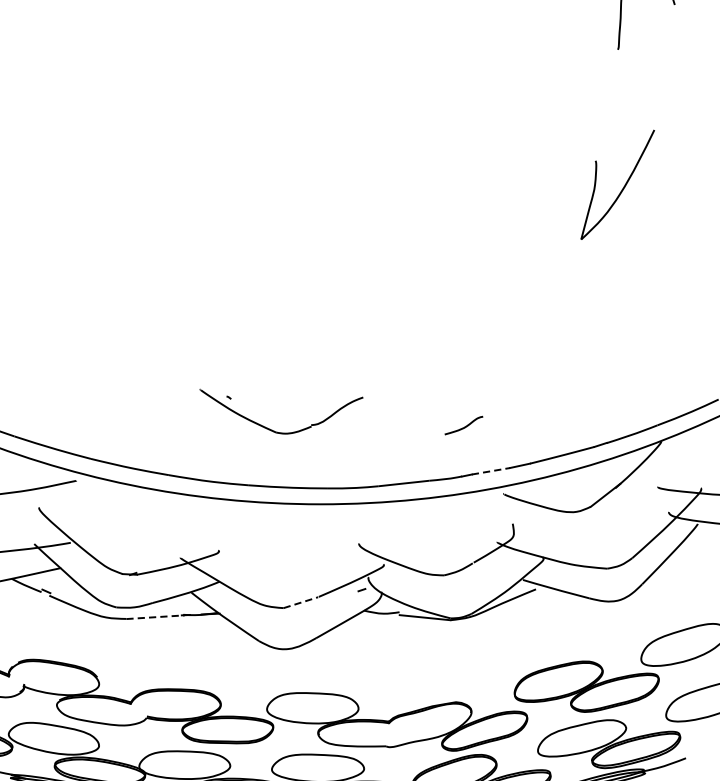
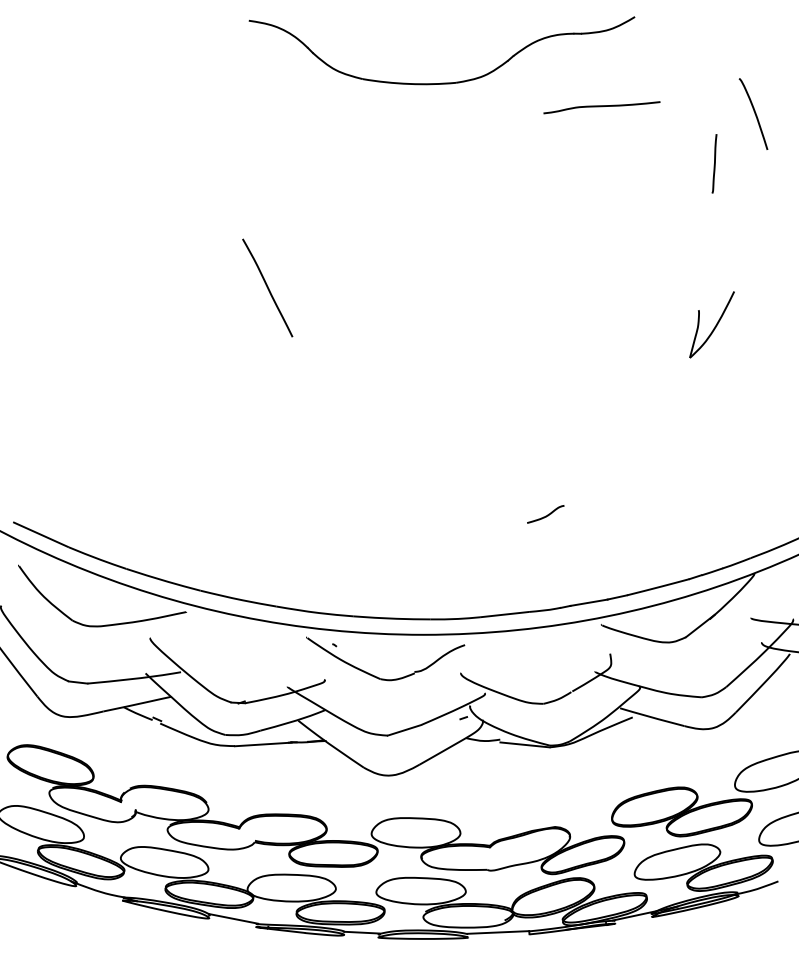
line: (159, 146) -> (267, 287), added
part: (617, 184) -> (711, 324), size x0.62
curve: (463, 426) -> (545, 515), moved
part: (273, 429) -> (377, 676), moved
line: (491, 471) -> (589, 602), dashed -> solid
line: (300, 602) -> (404, 730), dashed -> solid
line: (155, 617) -> (263, 744), dashed -> solid

